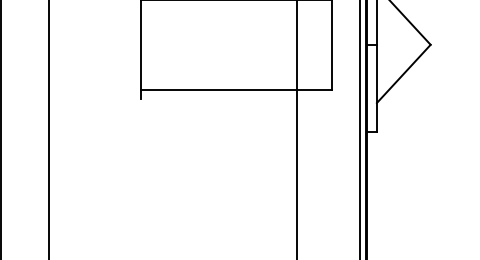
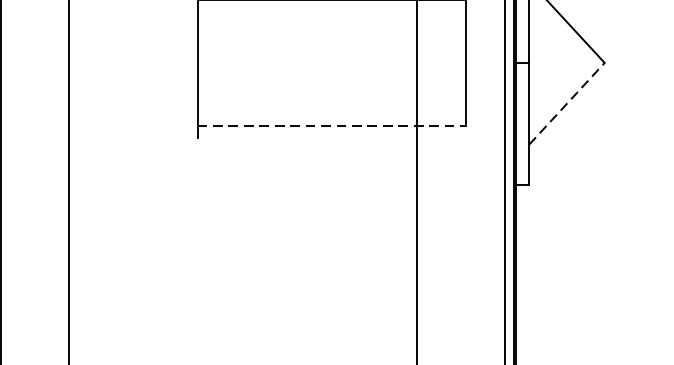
line: (403, 73) -> (566, 103), solid -> dashed
line: (236, 89) -> (332, 125), solid -> dashed

